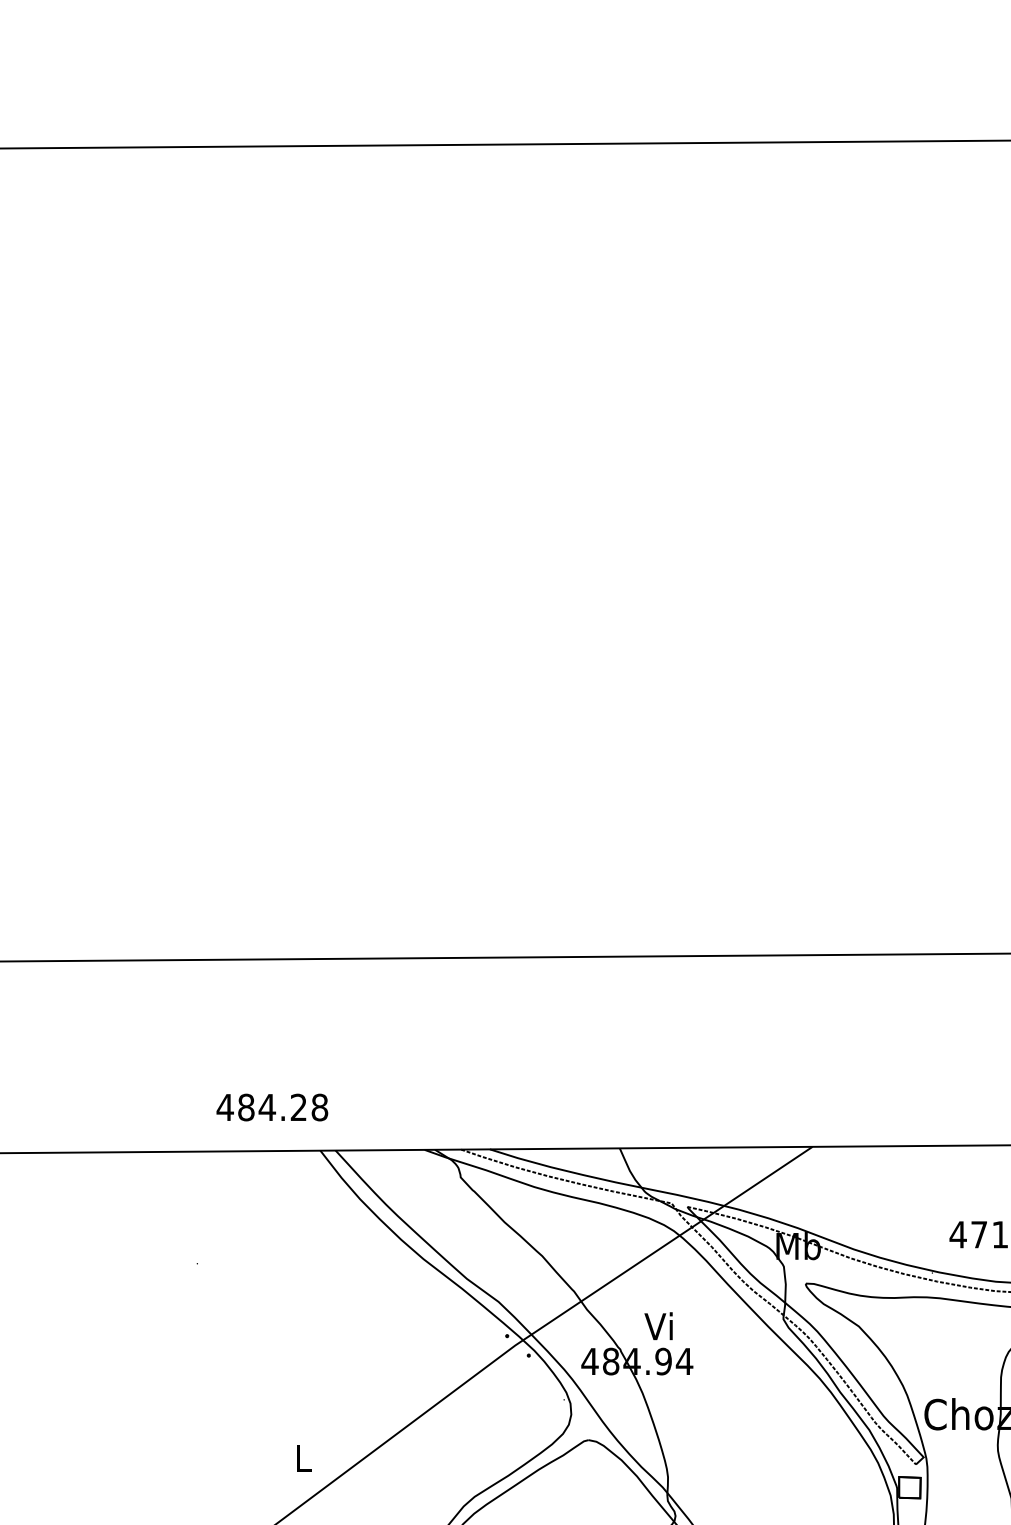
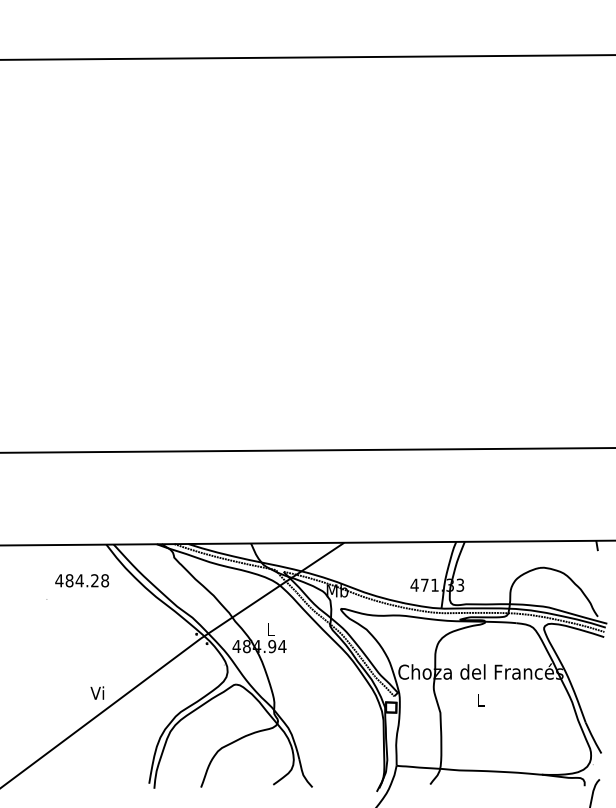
text: (273, 1106) -> (82, 580), moved
text: (657, 1326) -> (269, 629), Vi -> L
text: (302, 1456) -> (97, 692), L -> Vi

